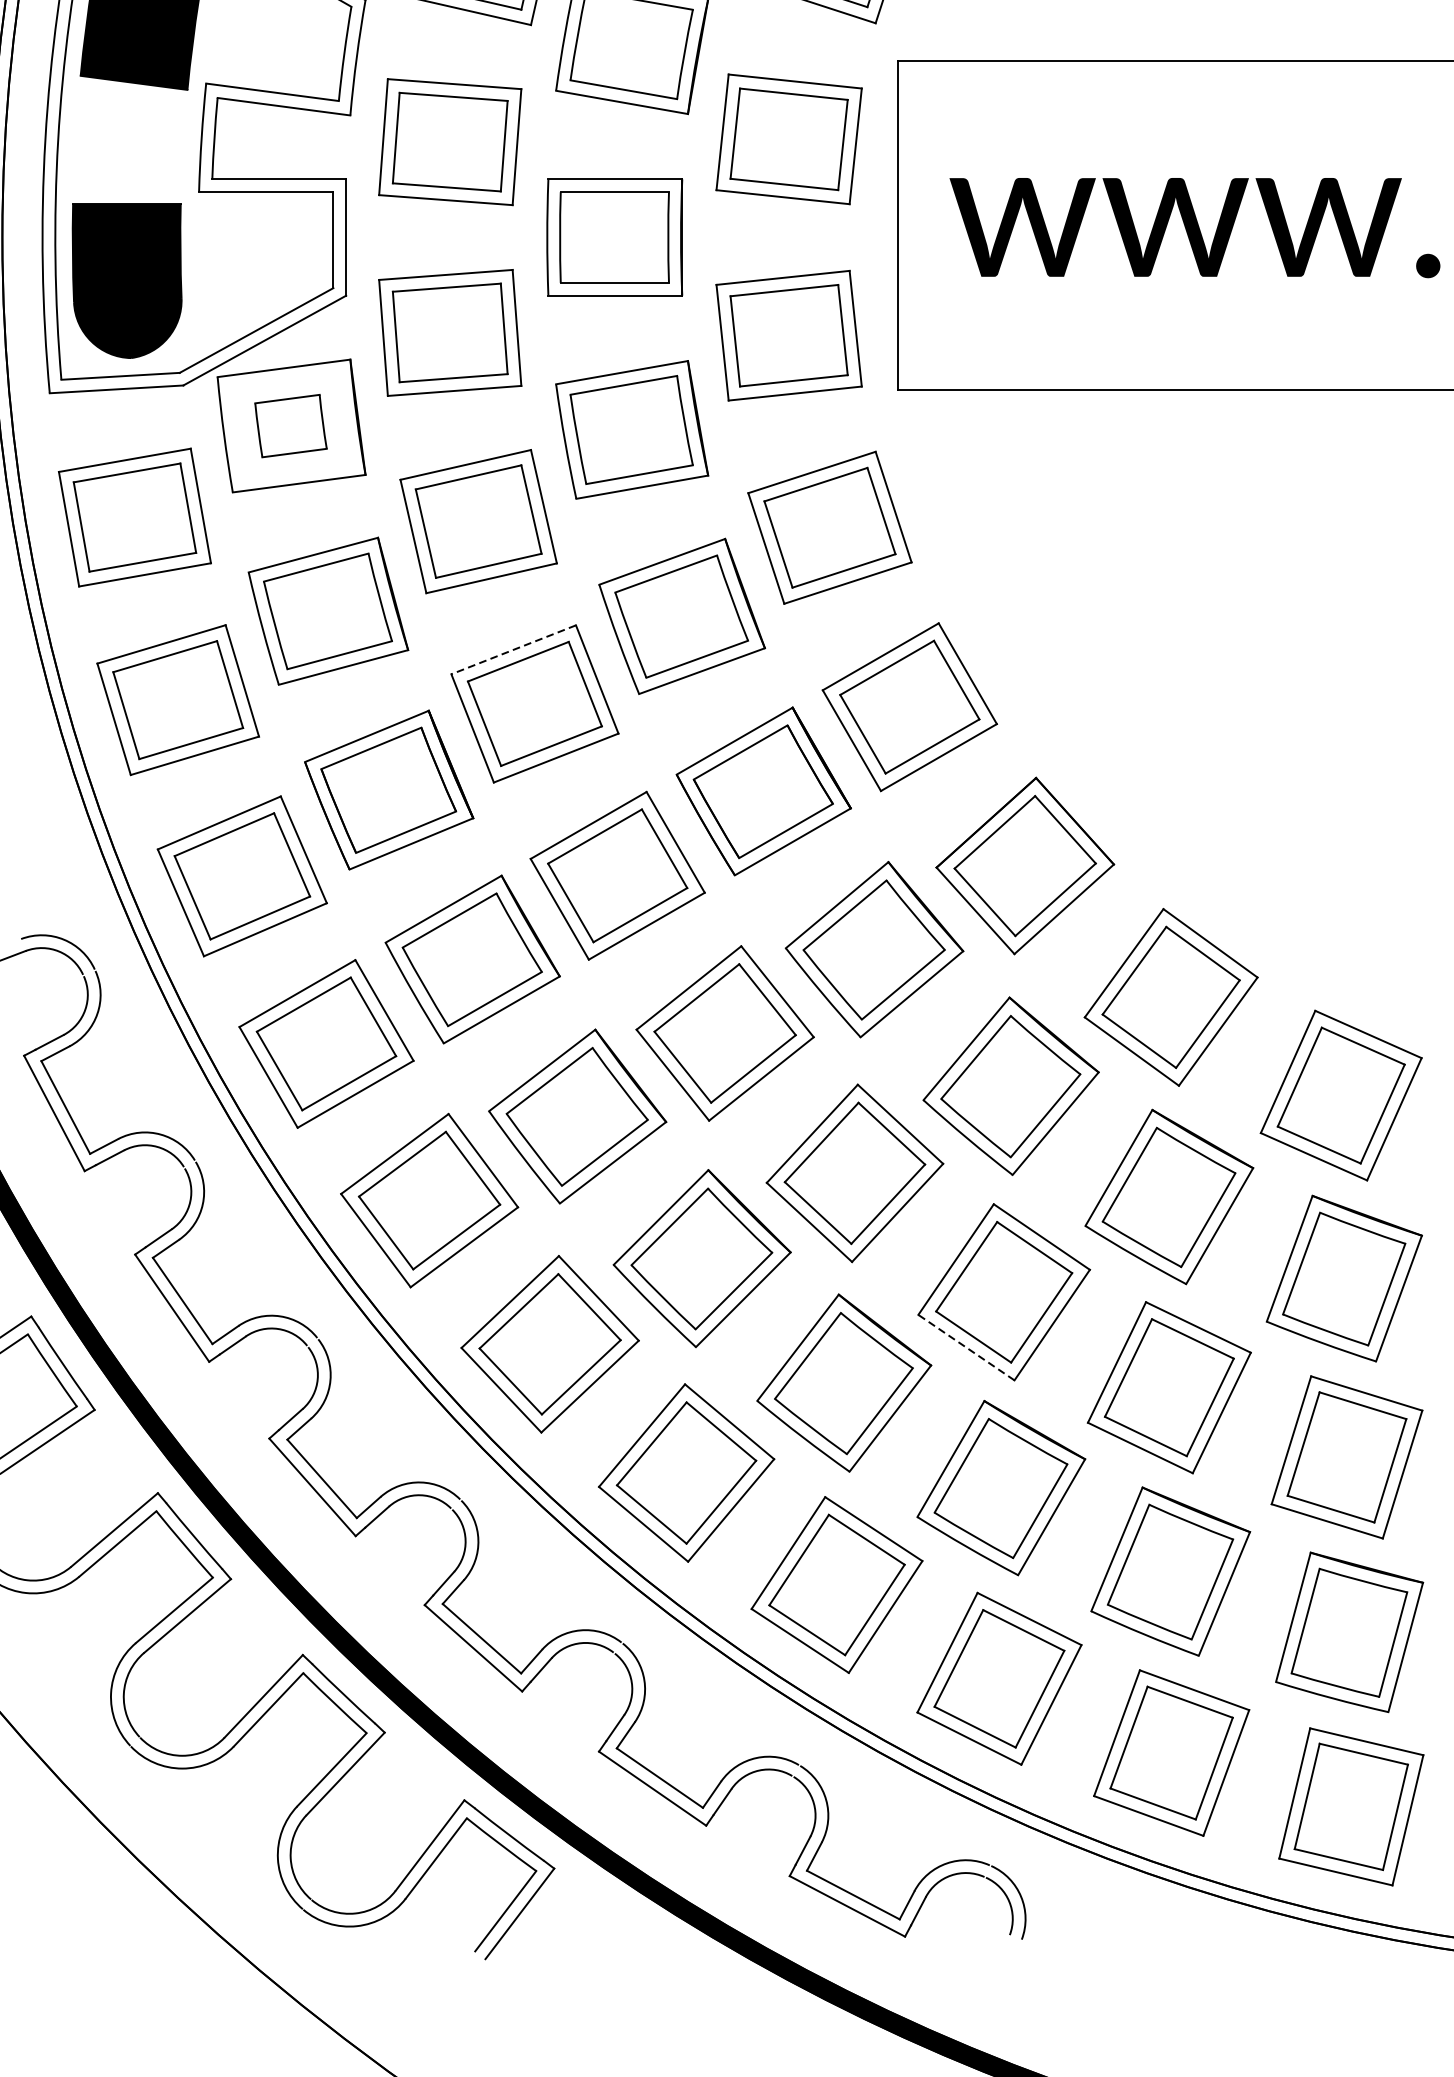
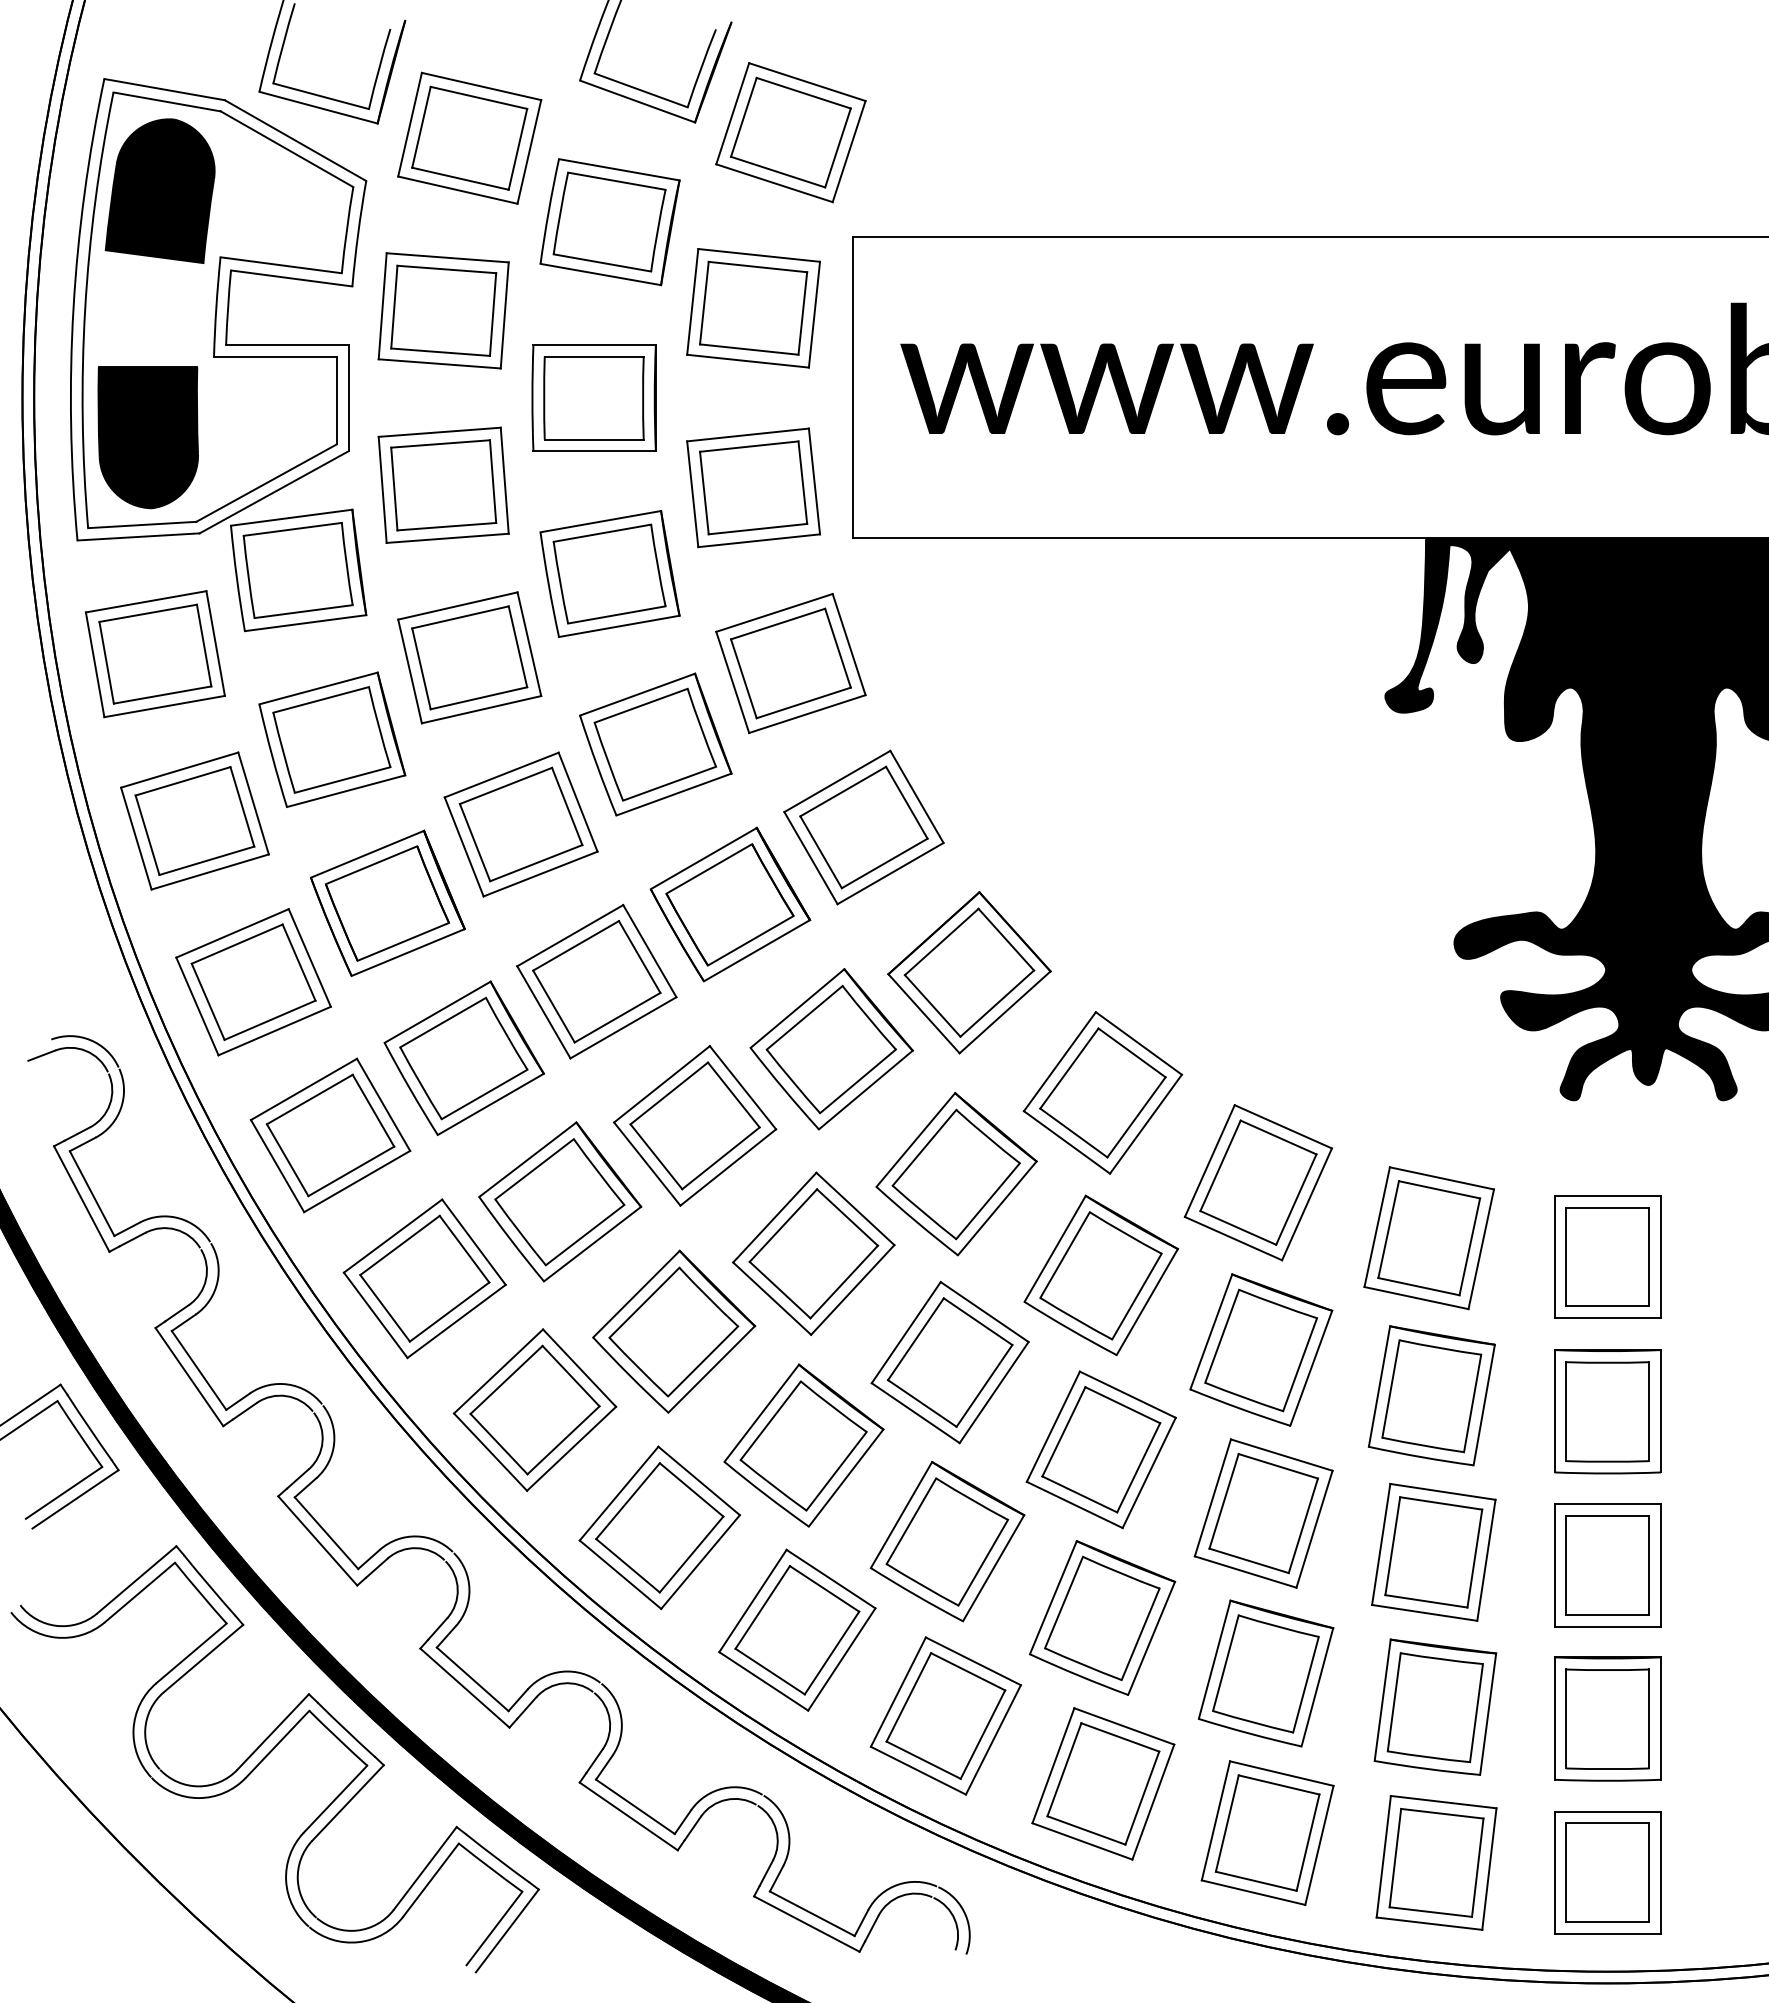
part: (290, 426) -> (297, 570), size x1.67
line: (513, 650) -> (501, 775), dashed -> solid
line: (966, 1346) -> (915, 1412), dashed -> solid

